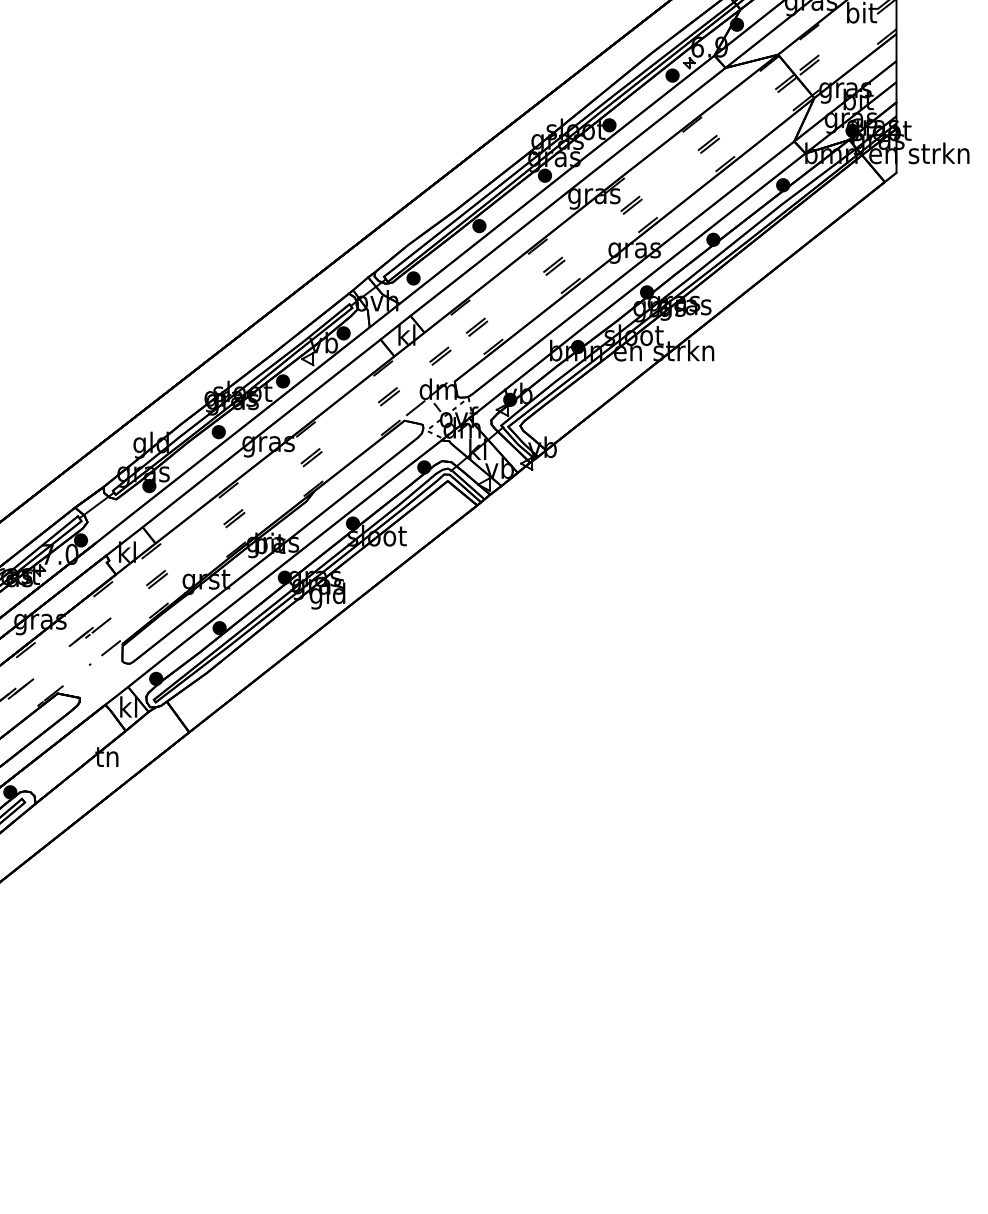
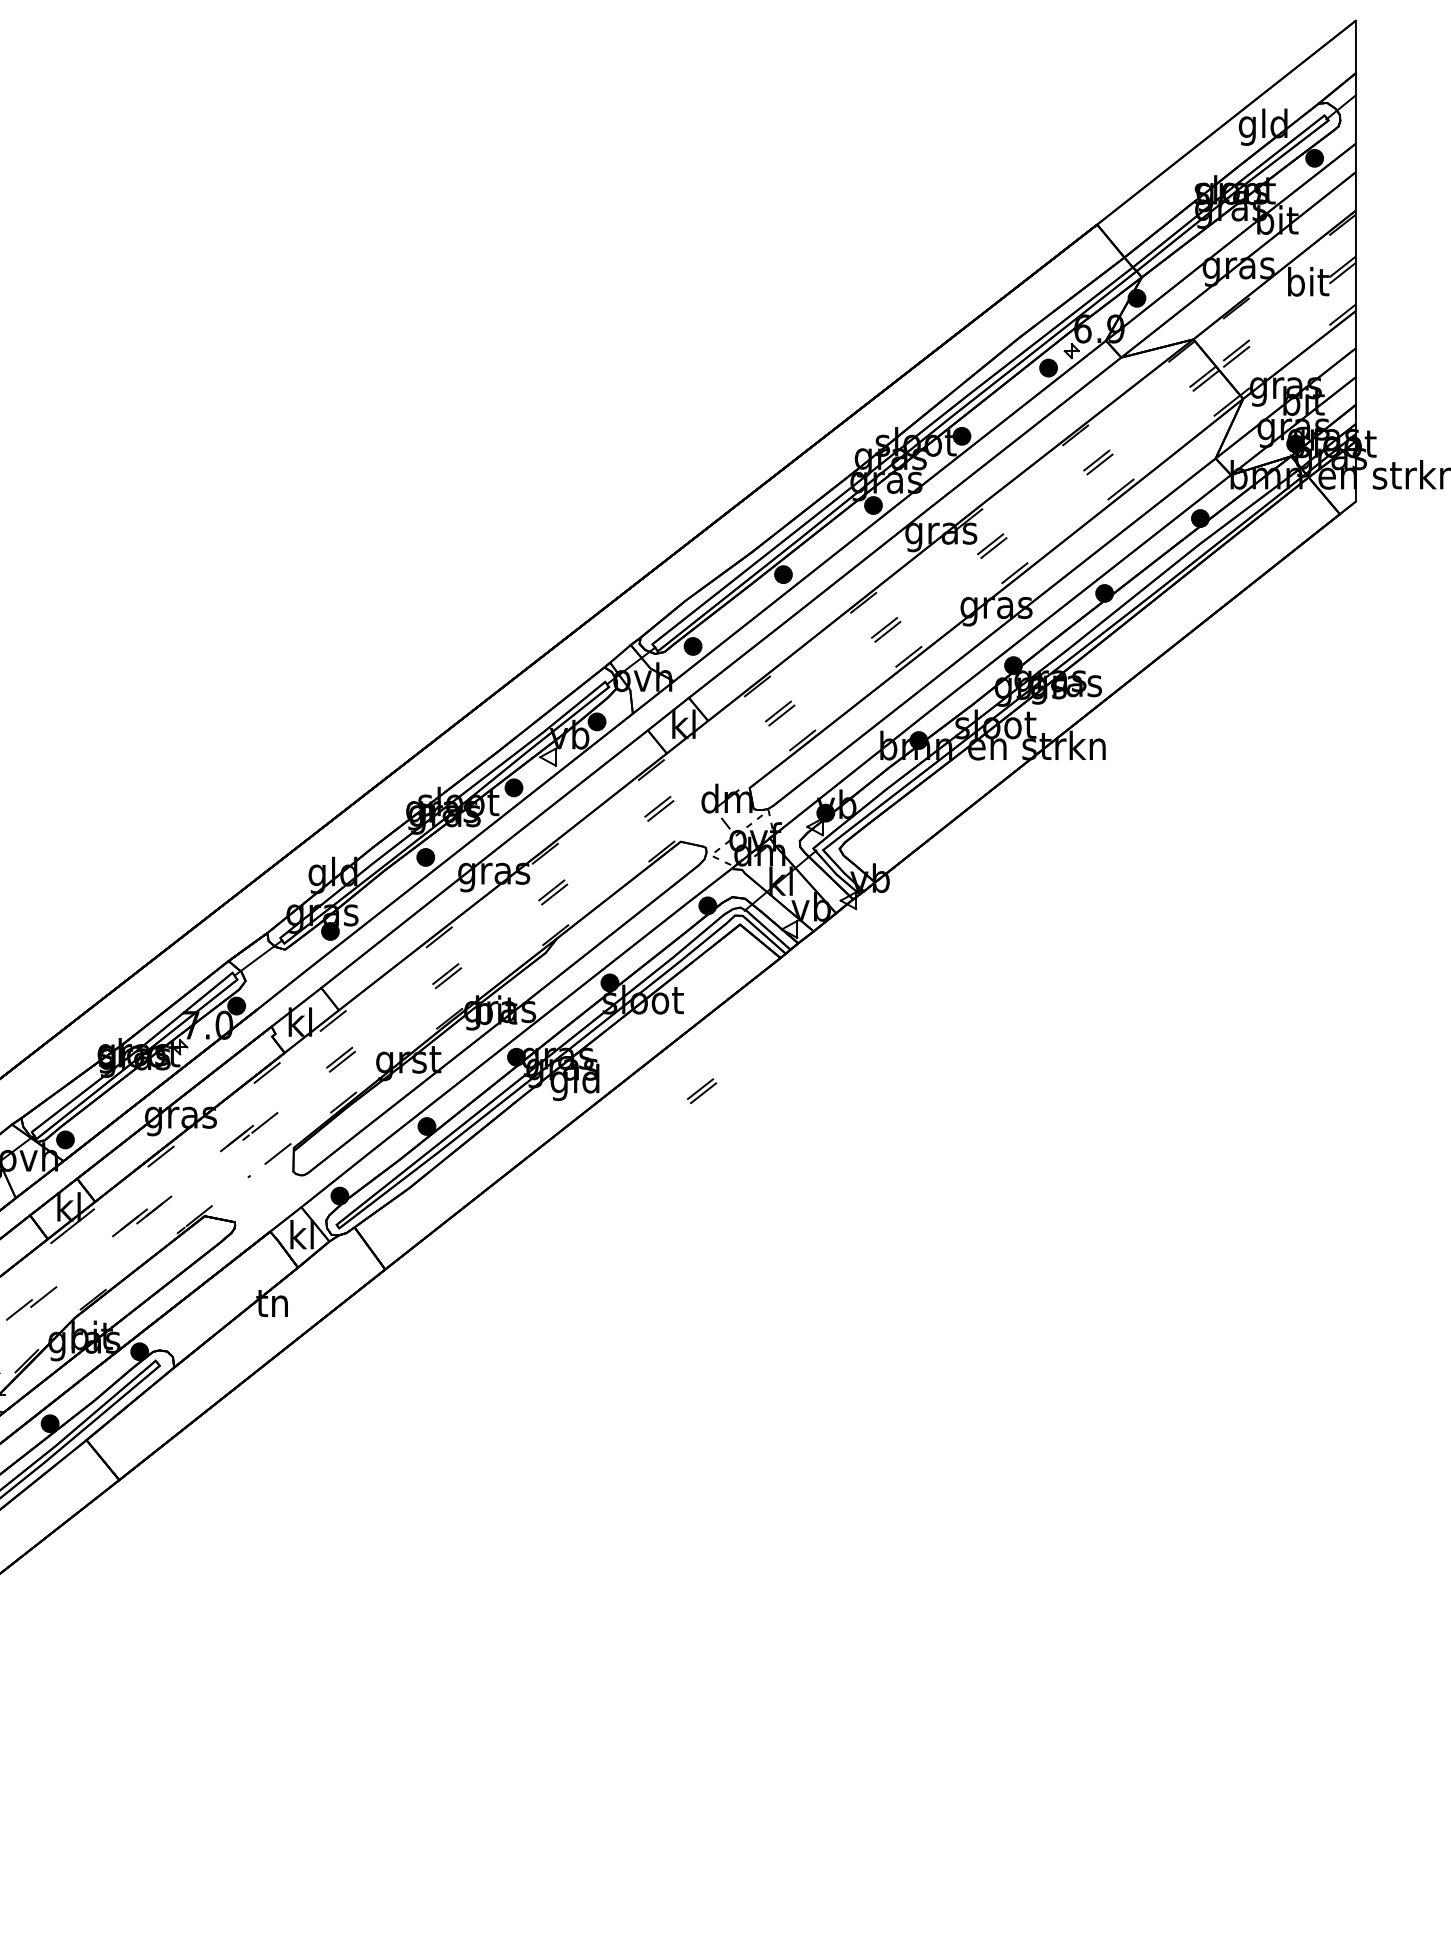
part: (440, 356) -> (702, 1091), moved
line: (415, 408) -> (695, 824), removed

